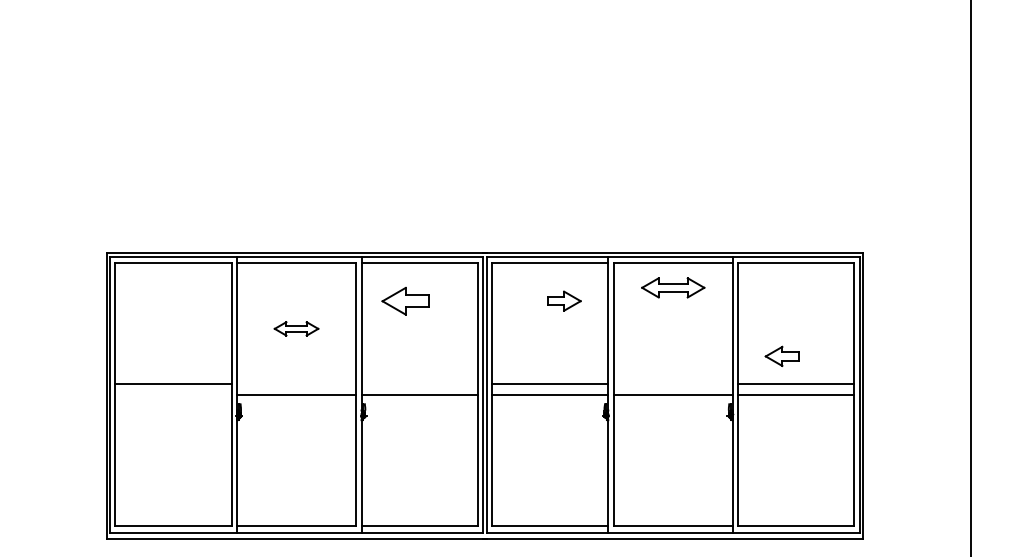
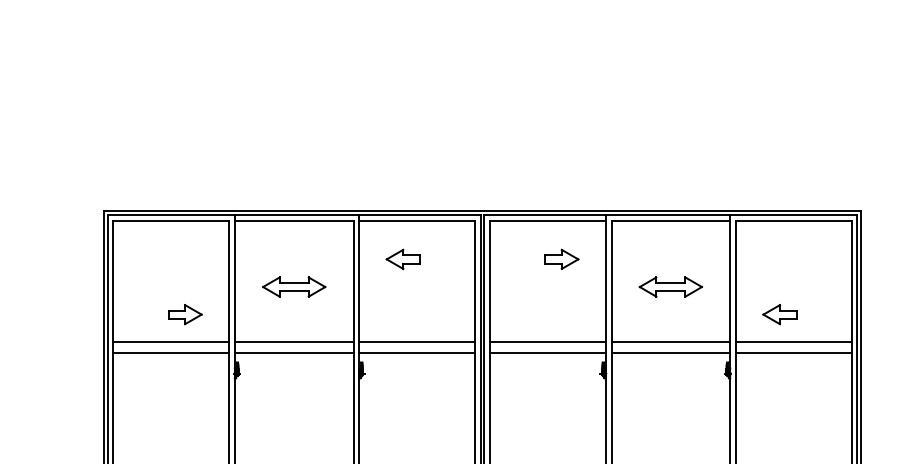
part: (673, 287) -> (671, 286), moved
part: (405, 300) -> (403, 258), size x0.71
part: (296, 328) -> (294, 286), size x1.43
part: (187, 355) -> (185, 313), added
line: (296, 384) -> (294, 342), added
line: (419, 384) -> (417, 342), added
line: (672, 384) -> (670, 342), added
line: (173, 395) -> (171, 353), added

